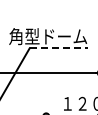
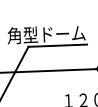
line: (59, 48) -> (58, 45), dashed -> solid

